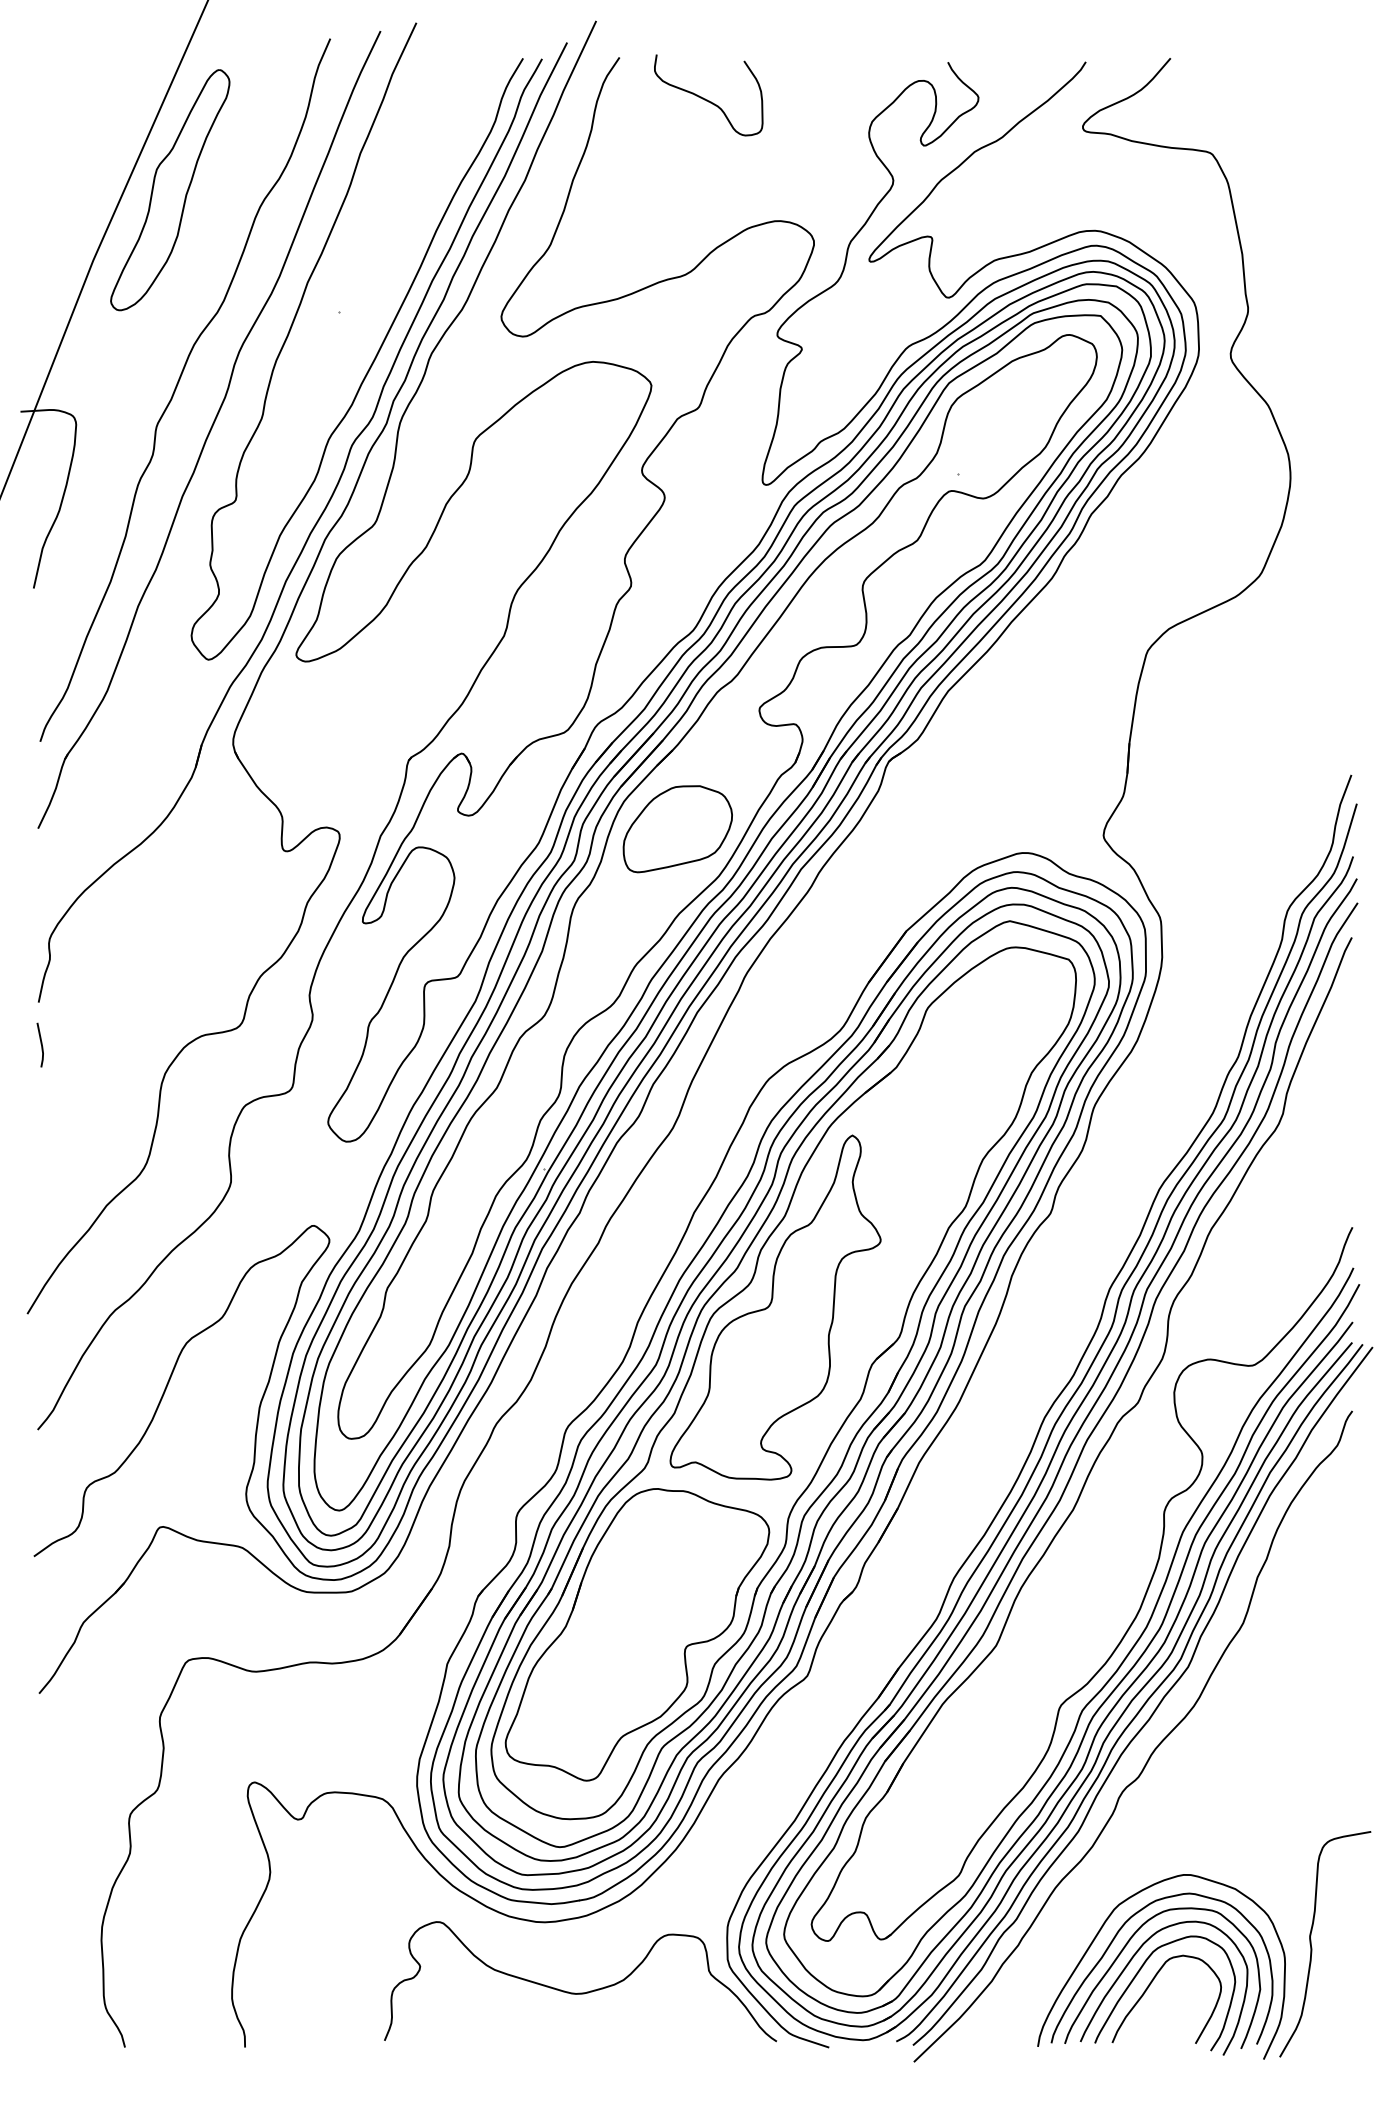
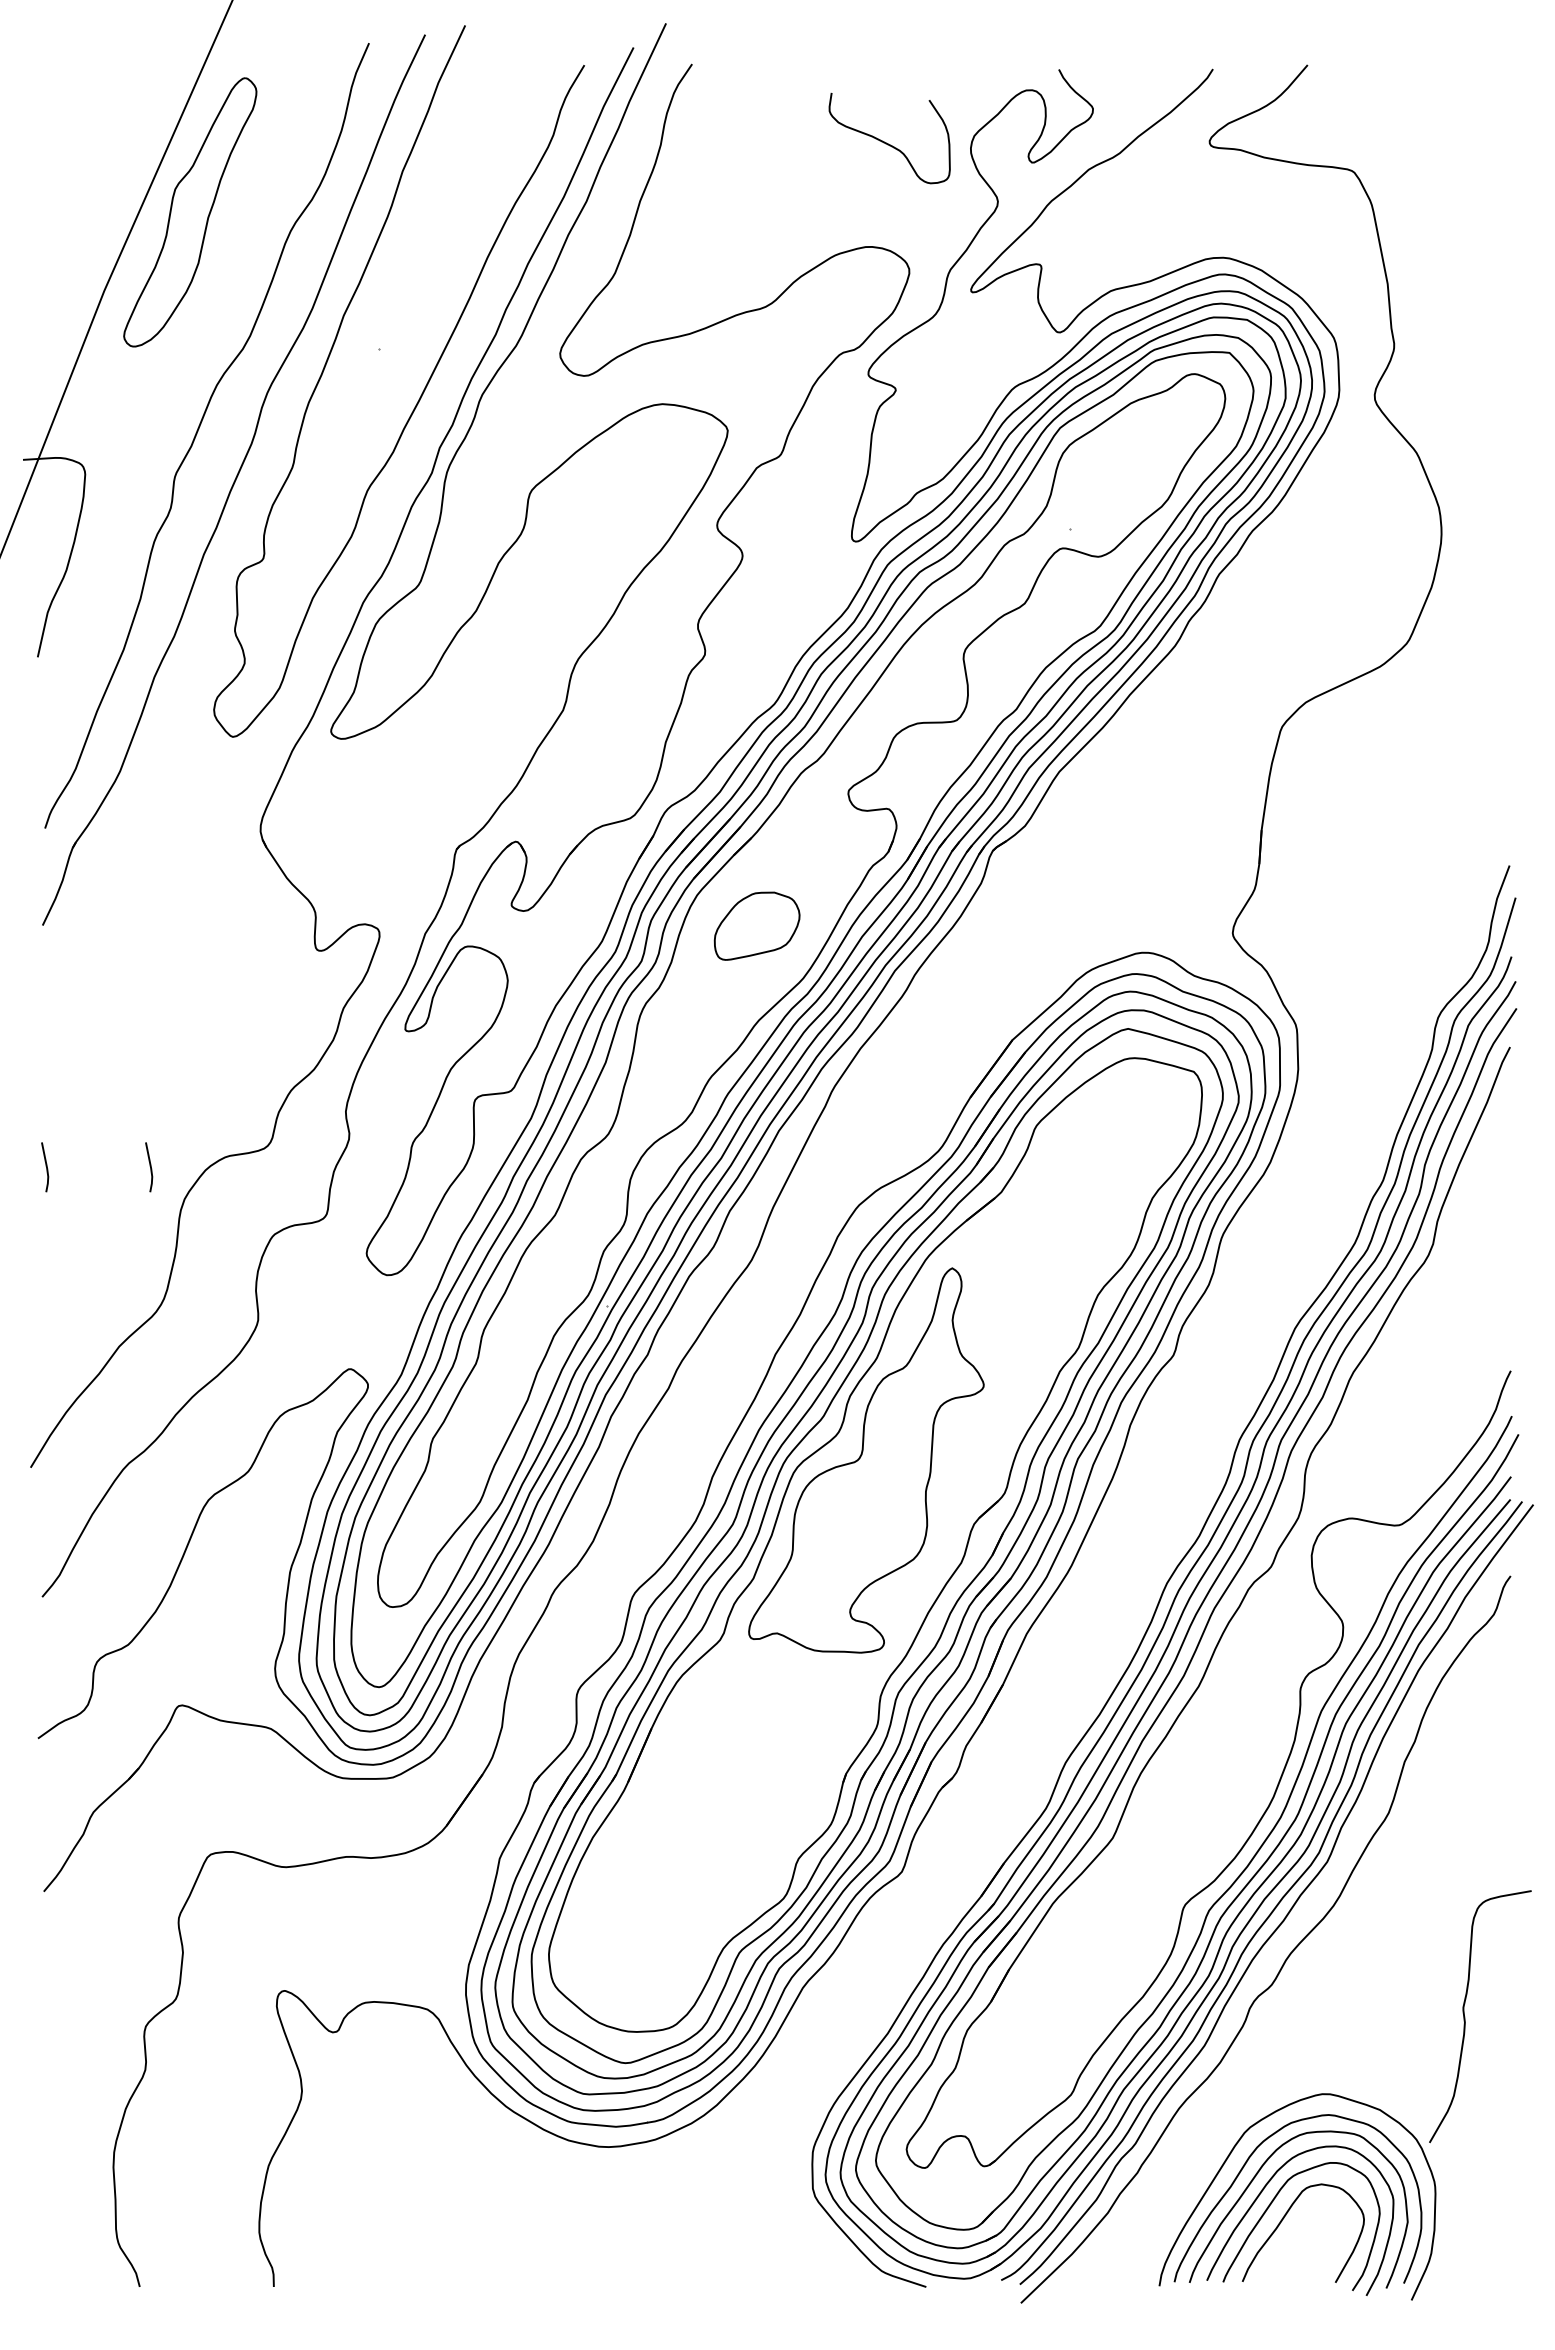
curve: (705, 98) -> (886, 142), moved
part: (306, 539) -> (342, 602), removed
part: (677, 829) -> (756, 926), size x0.7
line: (133, 1044) -> (149, 1166), added
part: (637, 1634) -> (712, 1825), removed
curve: (1311, 1944) -> (1465, 2016), moved
curve: (581, 1992) -> (649, 2225), removed

